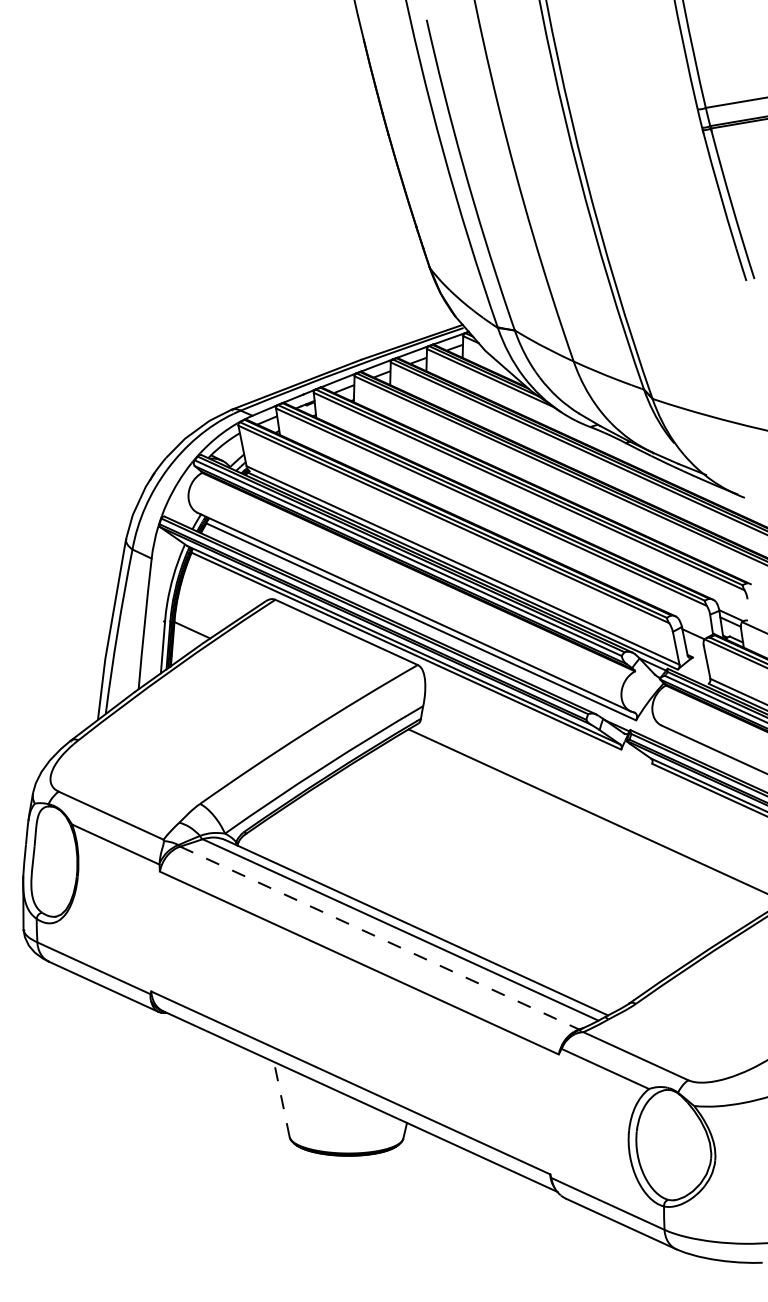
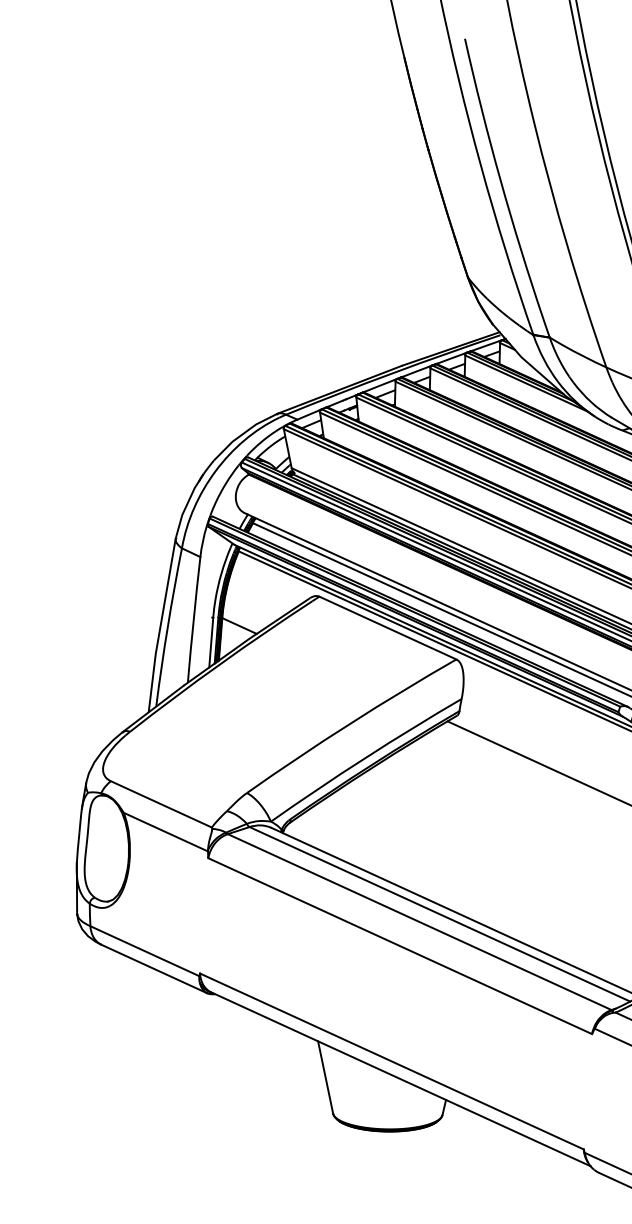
line: (380, 938) -> (420, 922), dashed -> solid
line: (281, 1099) -> (325, 1077), dashed -> solid

